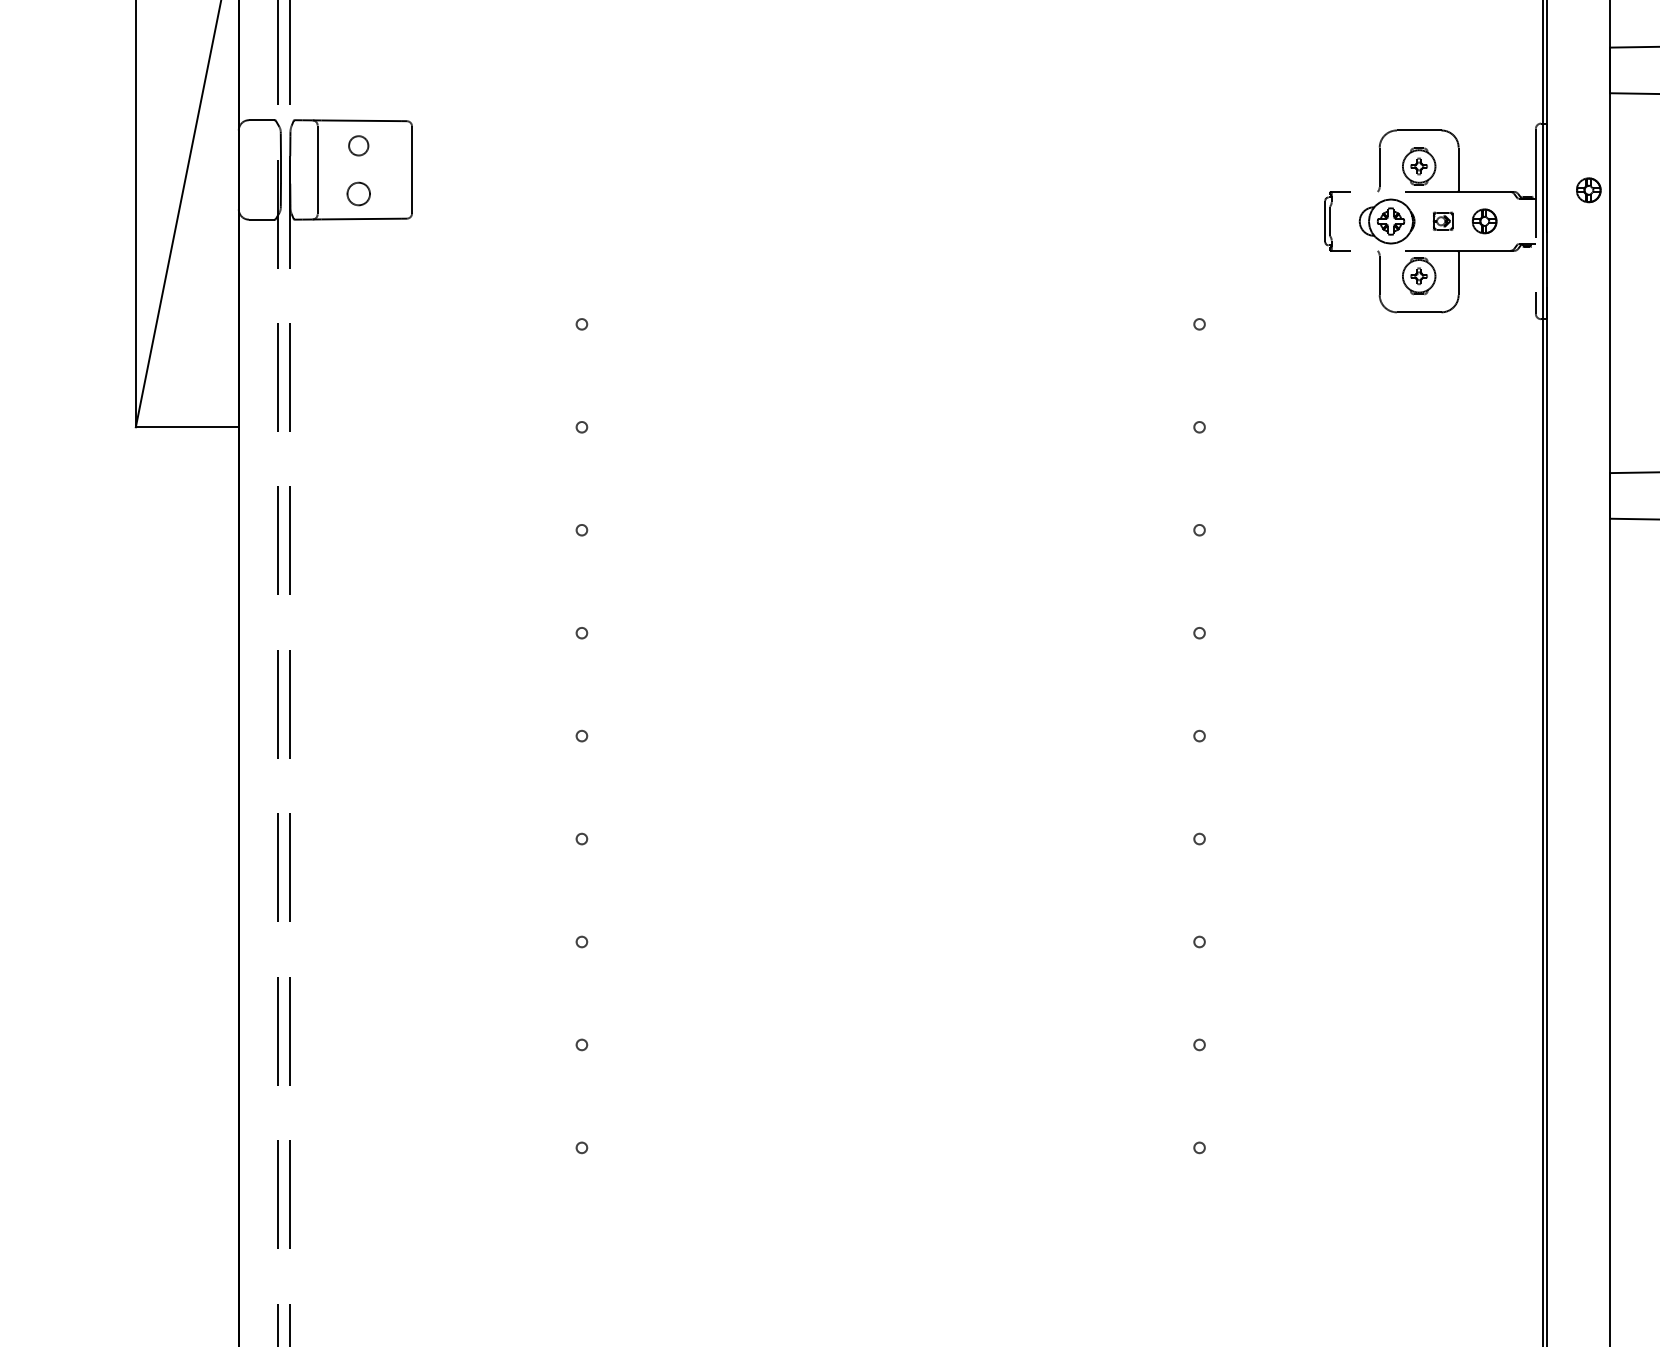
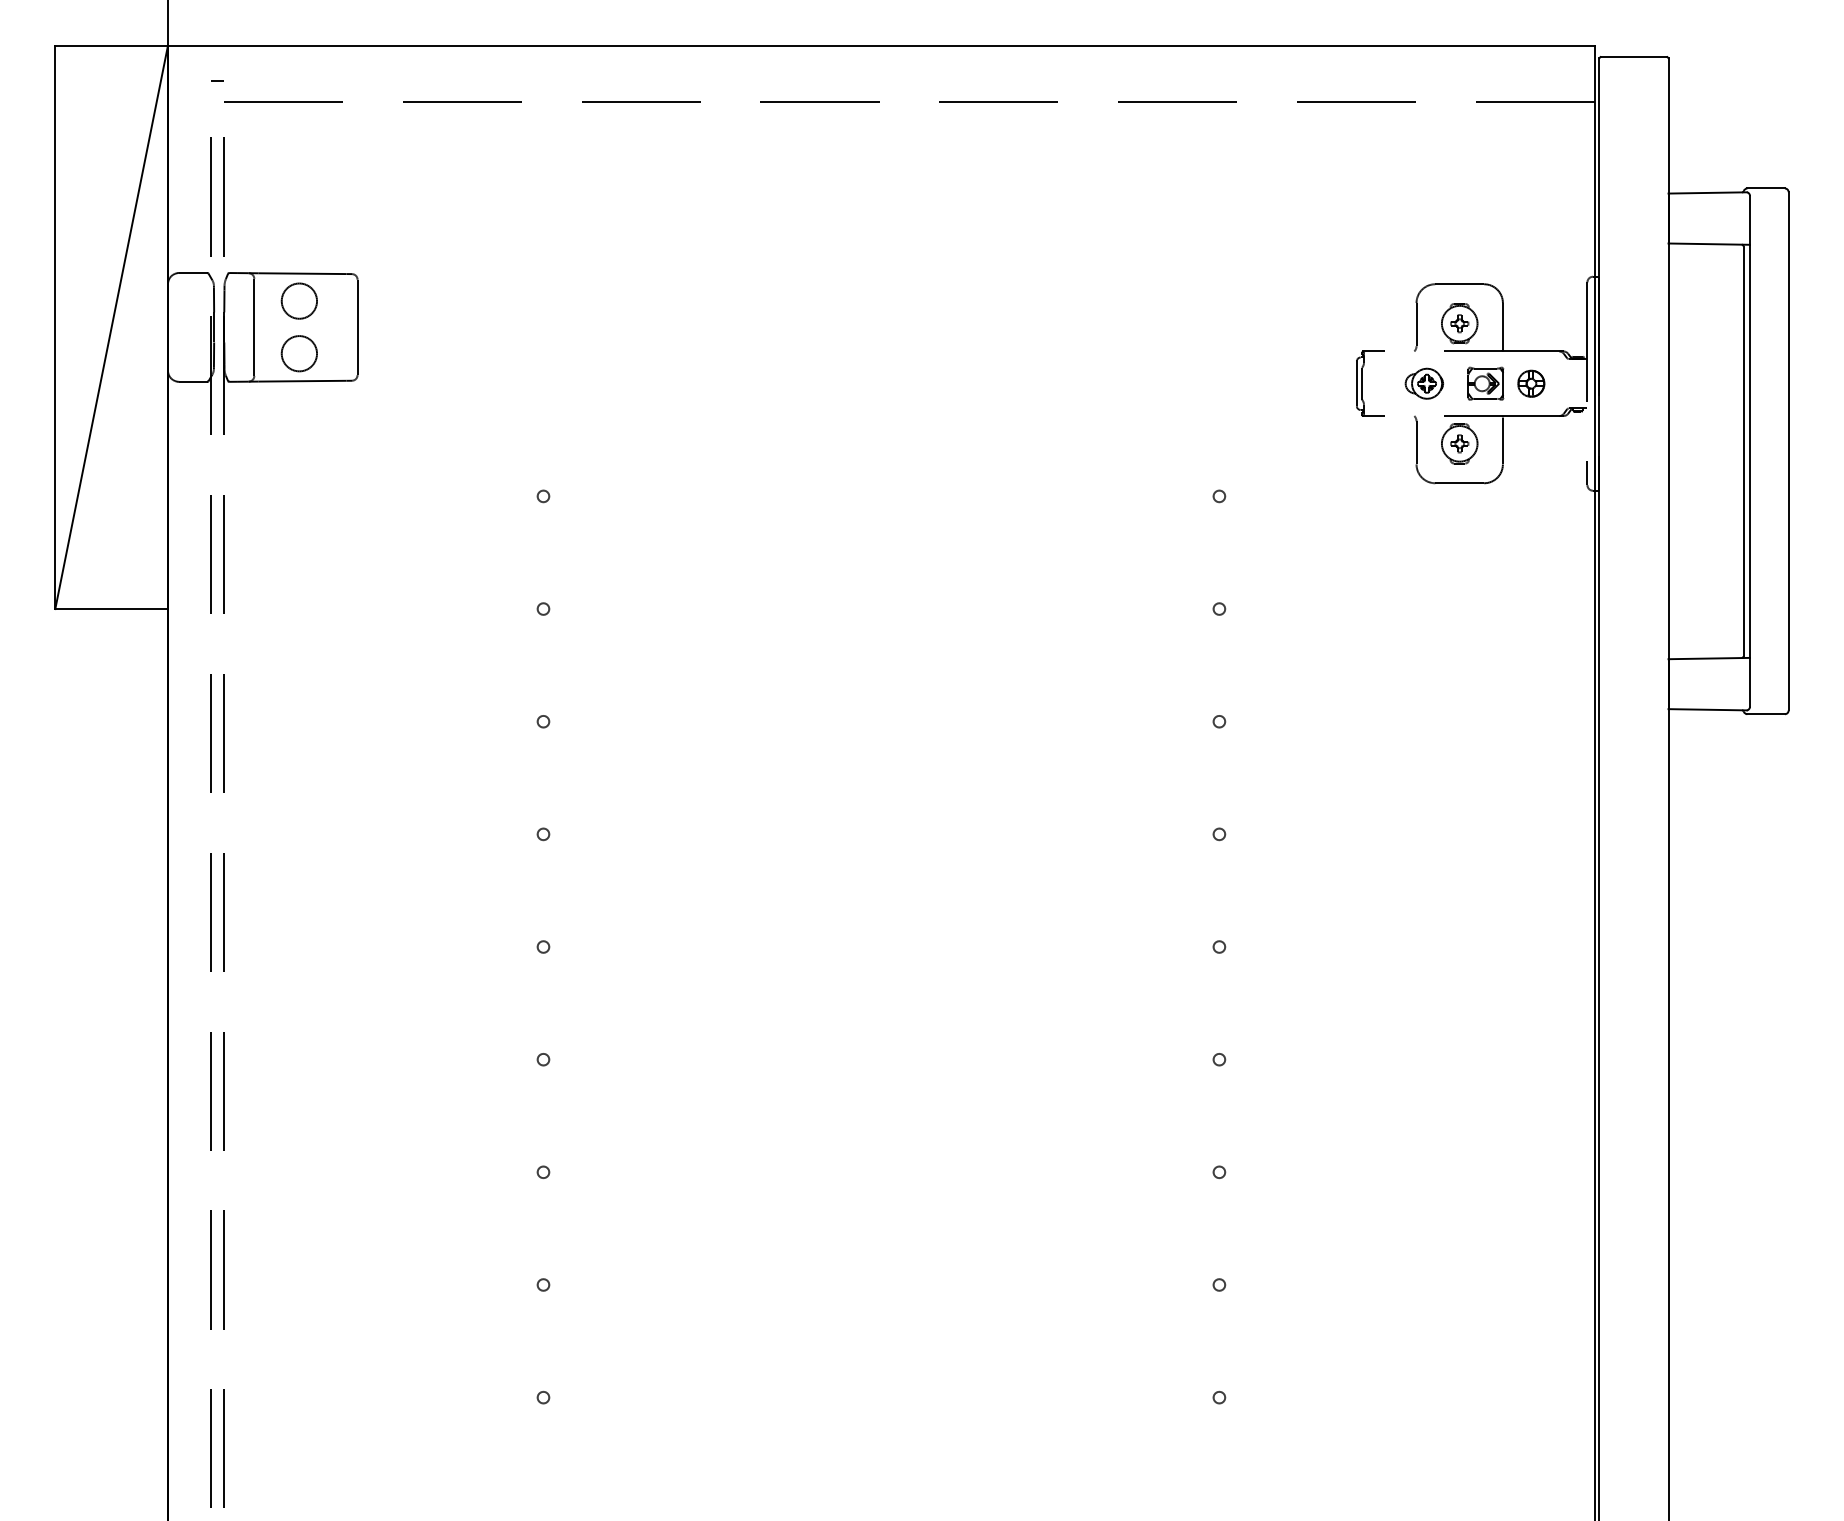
circle: (358, 145) -> (298, 300), size x1.67
part: (1588, 190) -> (1645, 349), removed
circle: (358, 193) -> (298, 353), size x1.43
part: (1386, 221) -> (1423, 383), size x0.62
part: (1442, 221) -> (1485, 383), size x1.67

